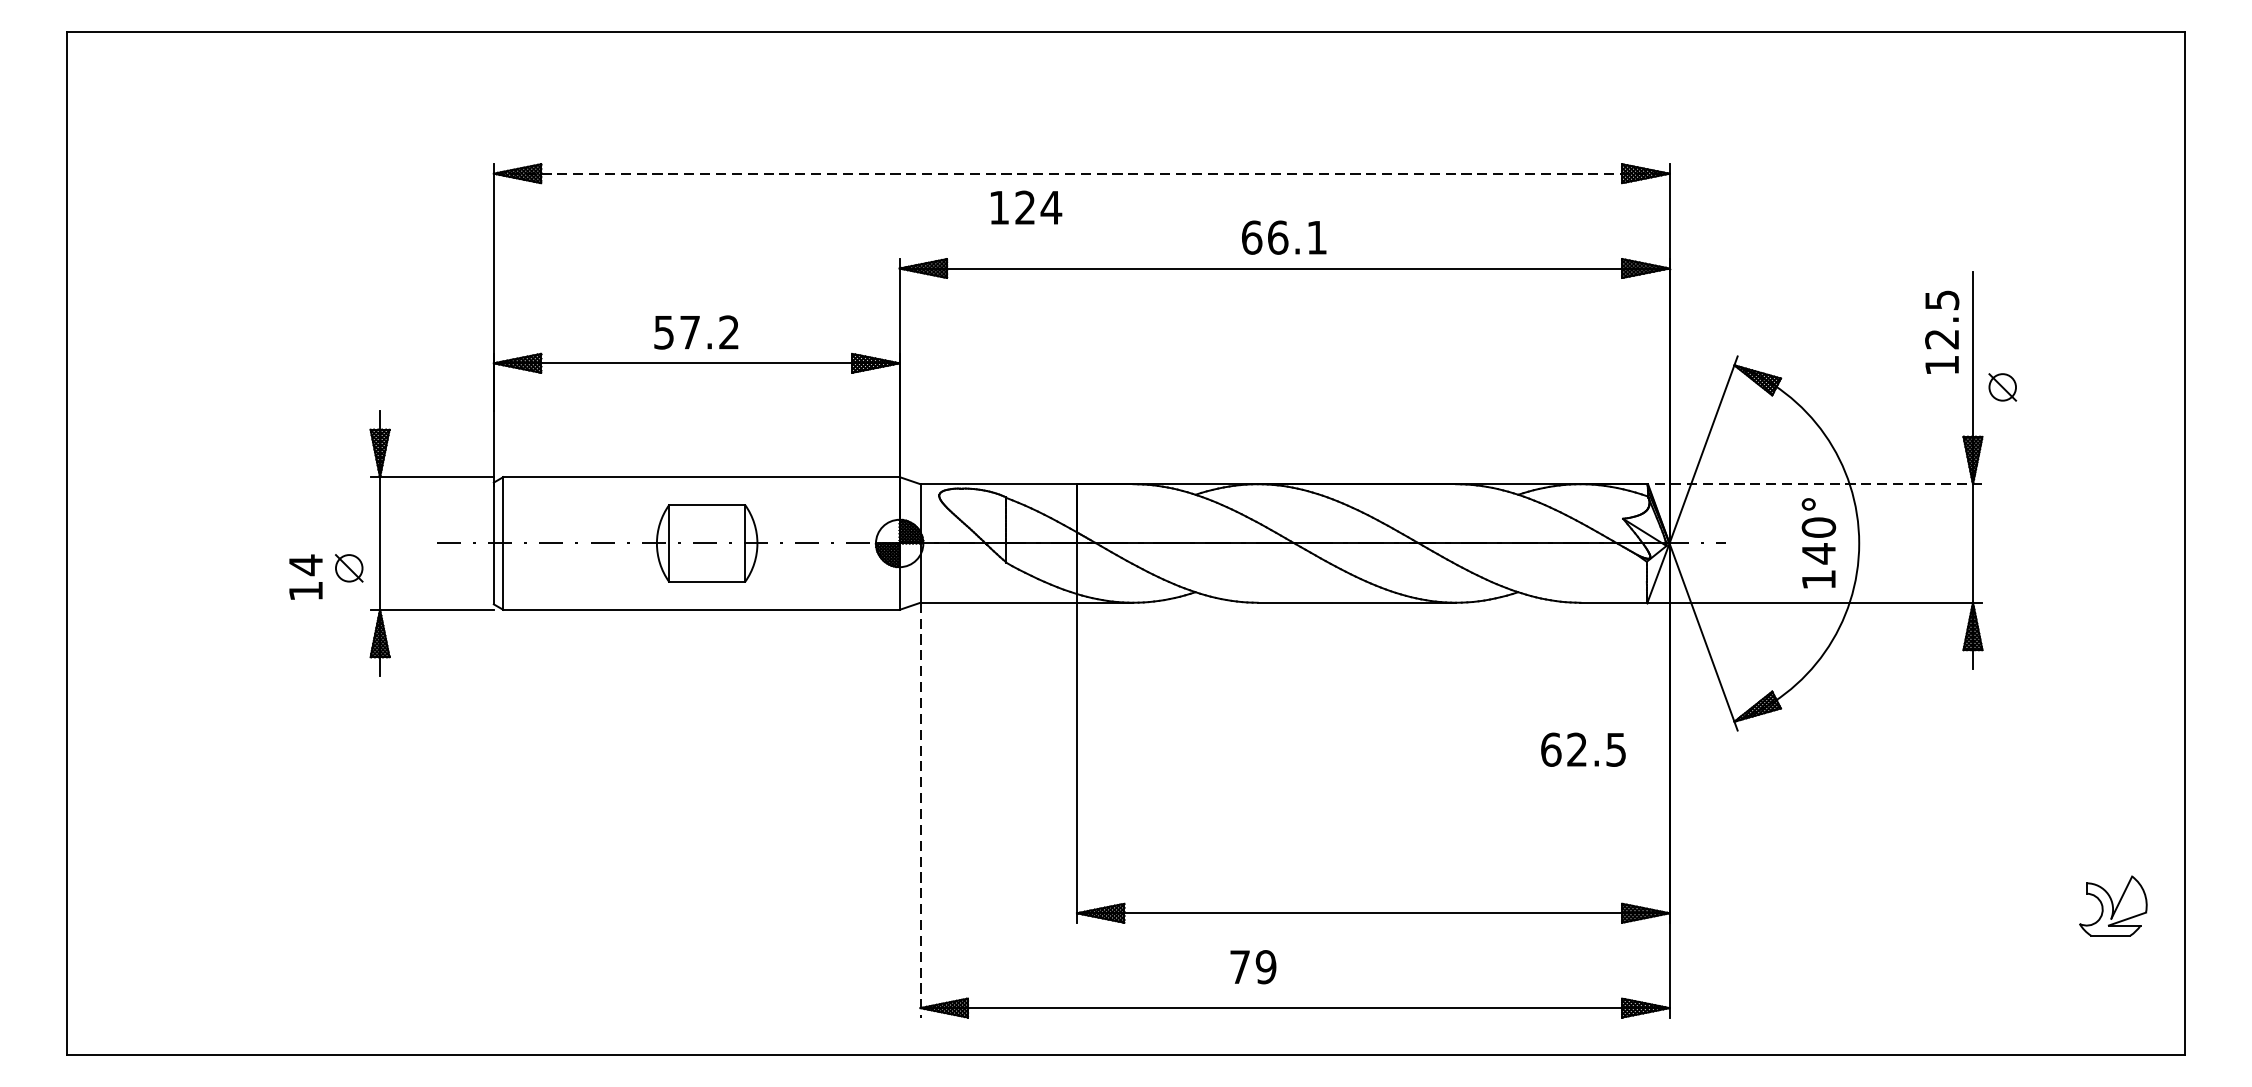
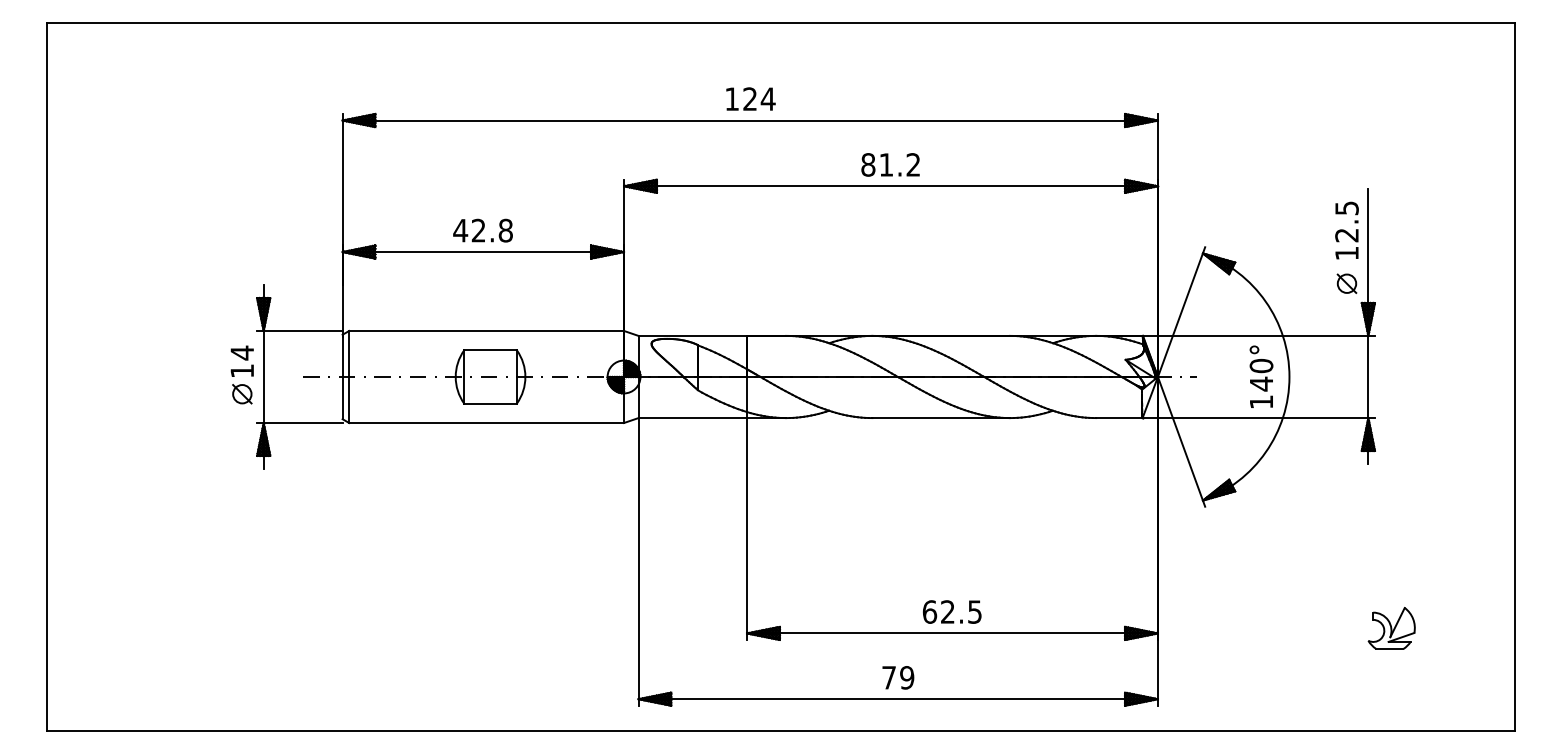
line: (1082, 173) -> (750, 120), dashed -> solid
text: (1025, 206) -> (750, 98), moved
text: (1283, 237) -> (890, 164), 66.1 -> 81.2
text: (695, 332) -> (482, 230), 57.2 -> 42.8
part: (2002, 387) -> (1346, 283), moved
line: (1814, 483) -> (1258, 335), dashed -> solid
text: (304, 575) -> (241, 360), moved
text: (1583, 748) -> (952, 611), moved
line: (920, 809) -> (638, 561), dashed -> solid
part: (2113, 906) -> (1391, 628), moved
text: (1253, 966) -> (898, 677), moved

